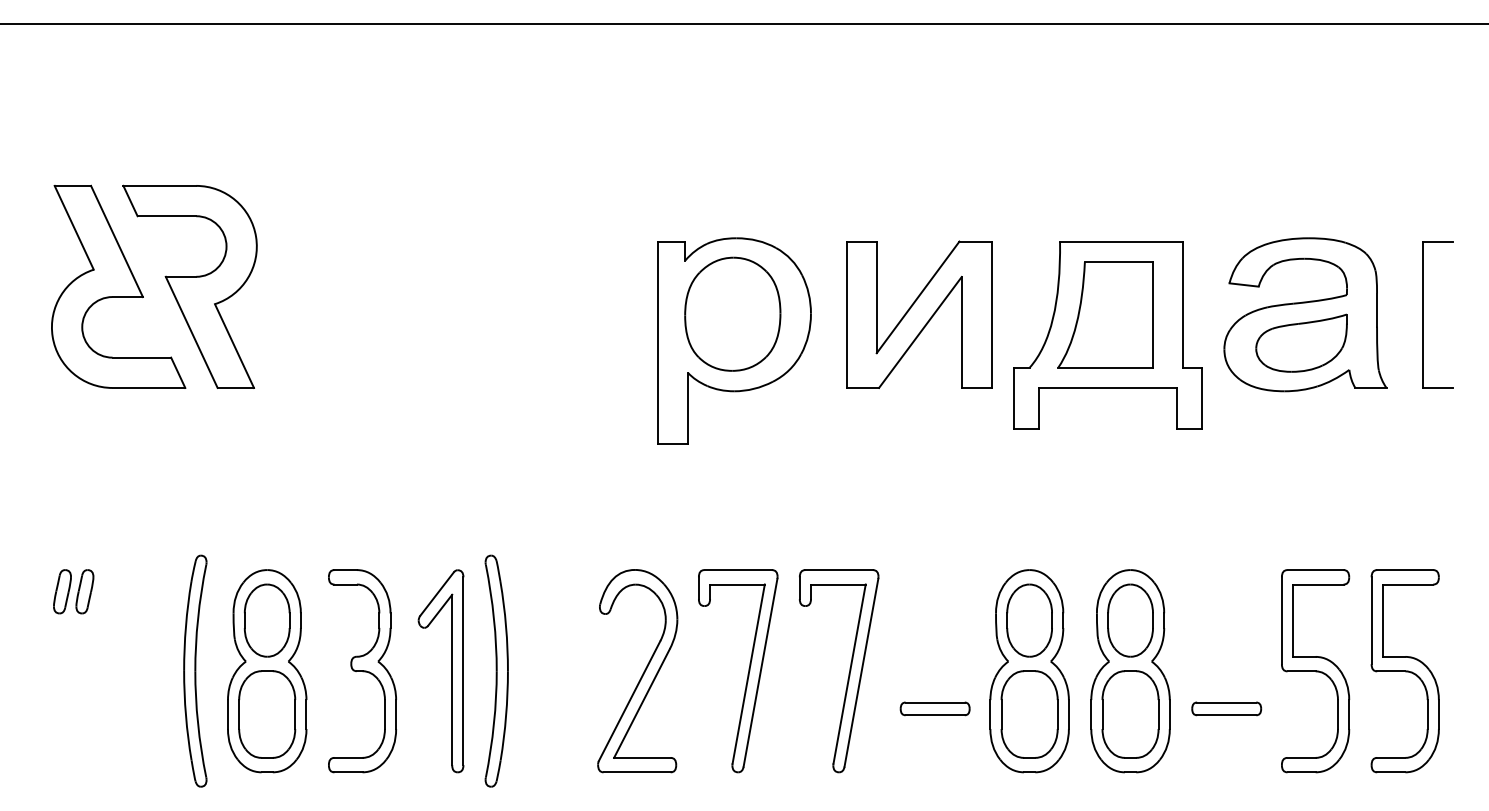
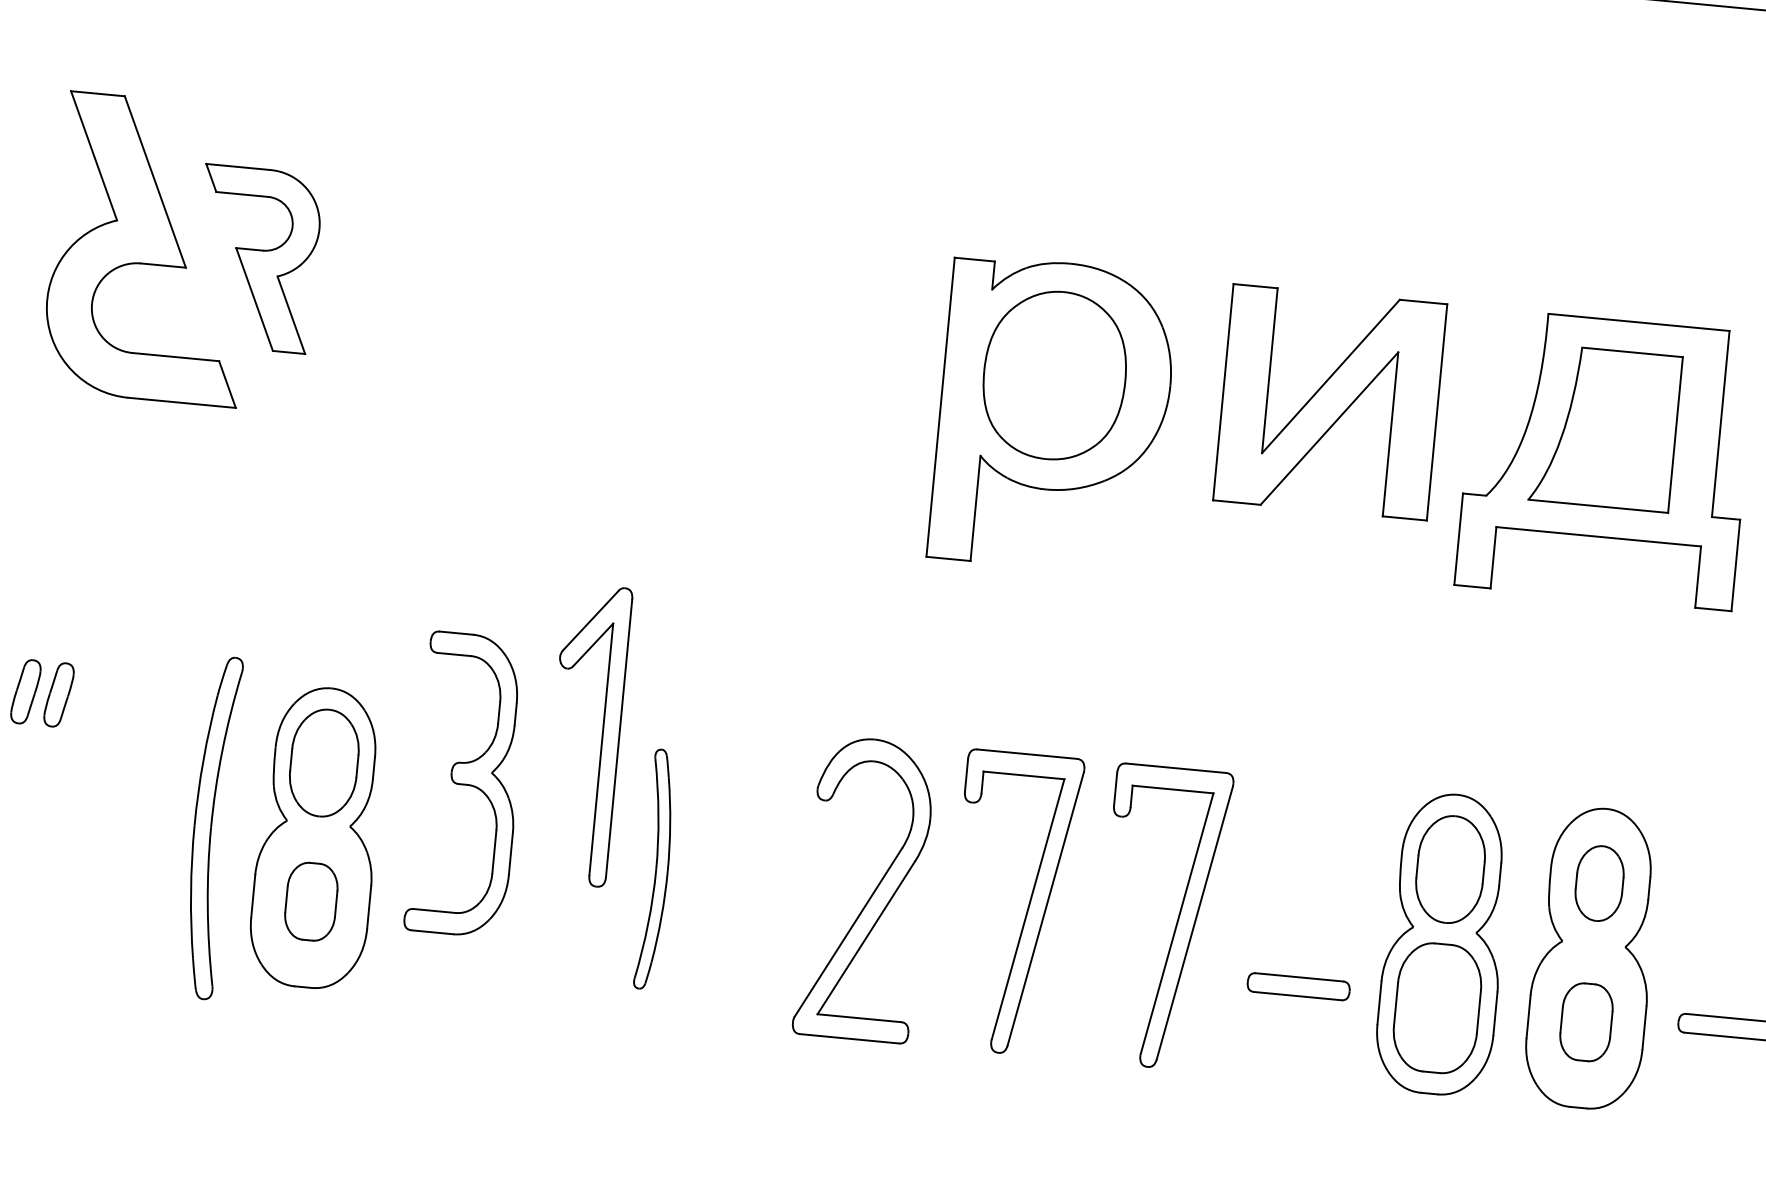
part: (189, 286) -> (256, 258), size x0.6
part: (1130, 620) -> (1599, 883), size x0.7
part: (496, 670) -> (656, 868), size x0.7
part: (362, 671) -> (467, 785), moved
part: (451, 671) -> (601, 736), moved
part: (267, 714) -> (311, 901), size x0.6
part: (1130, 714) -> (1586, 1022), size x0.6

